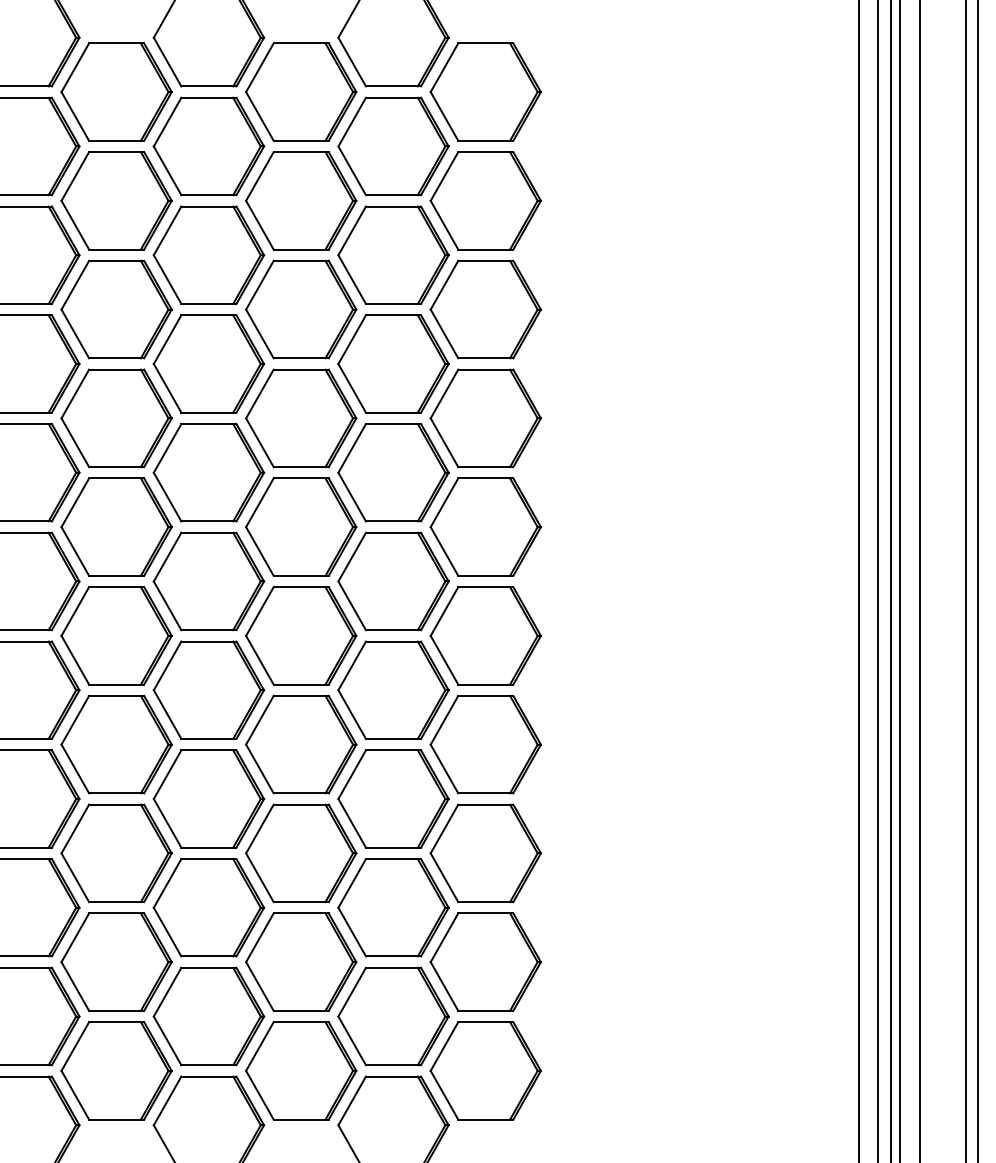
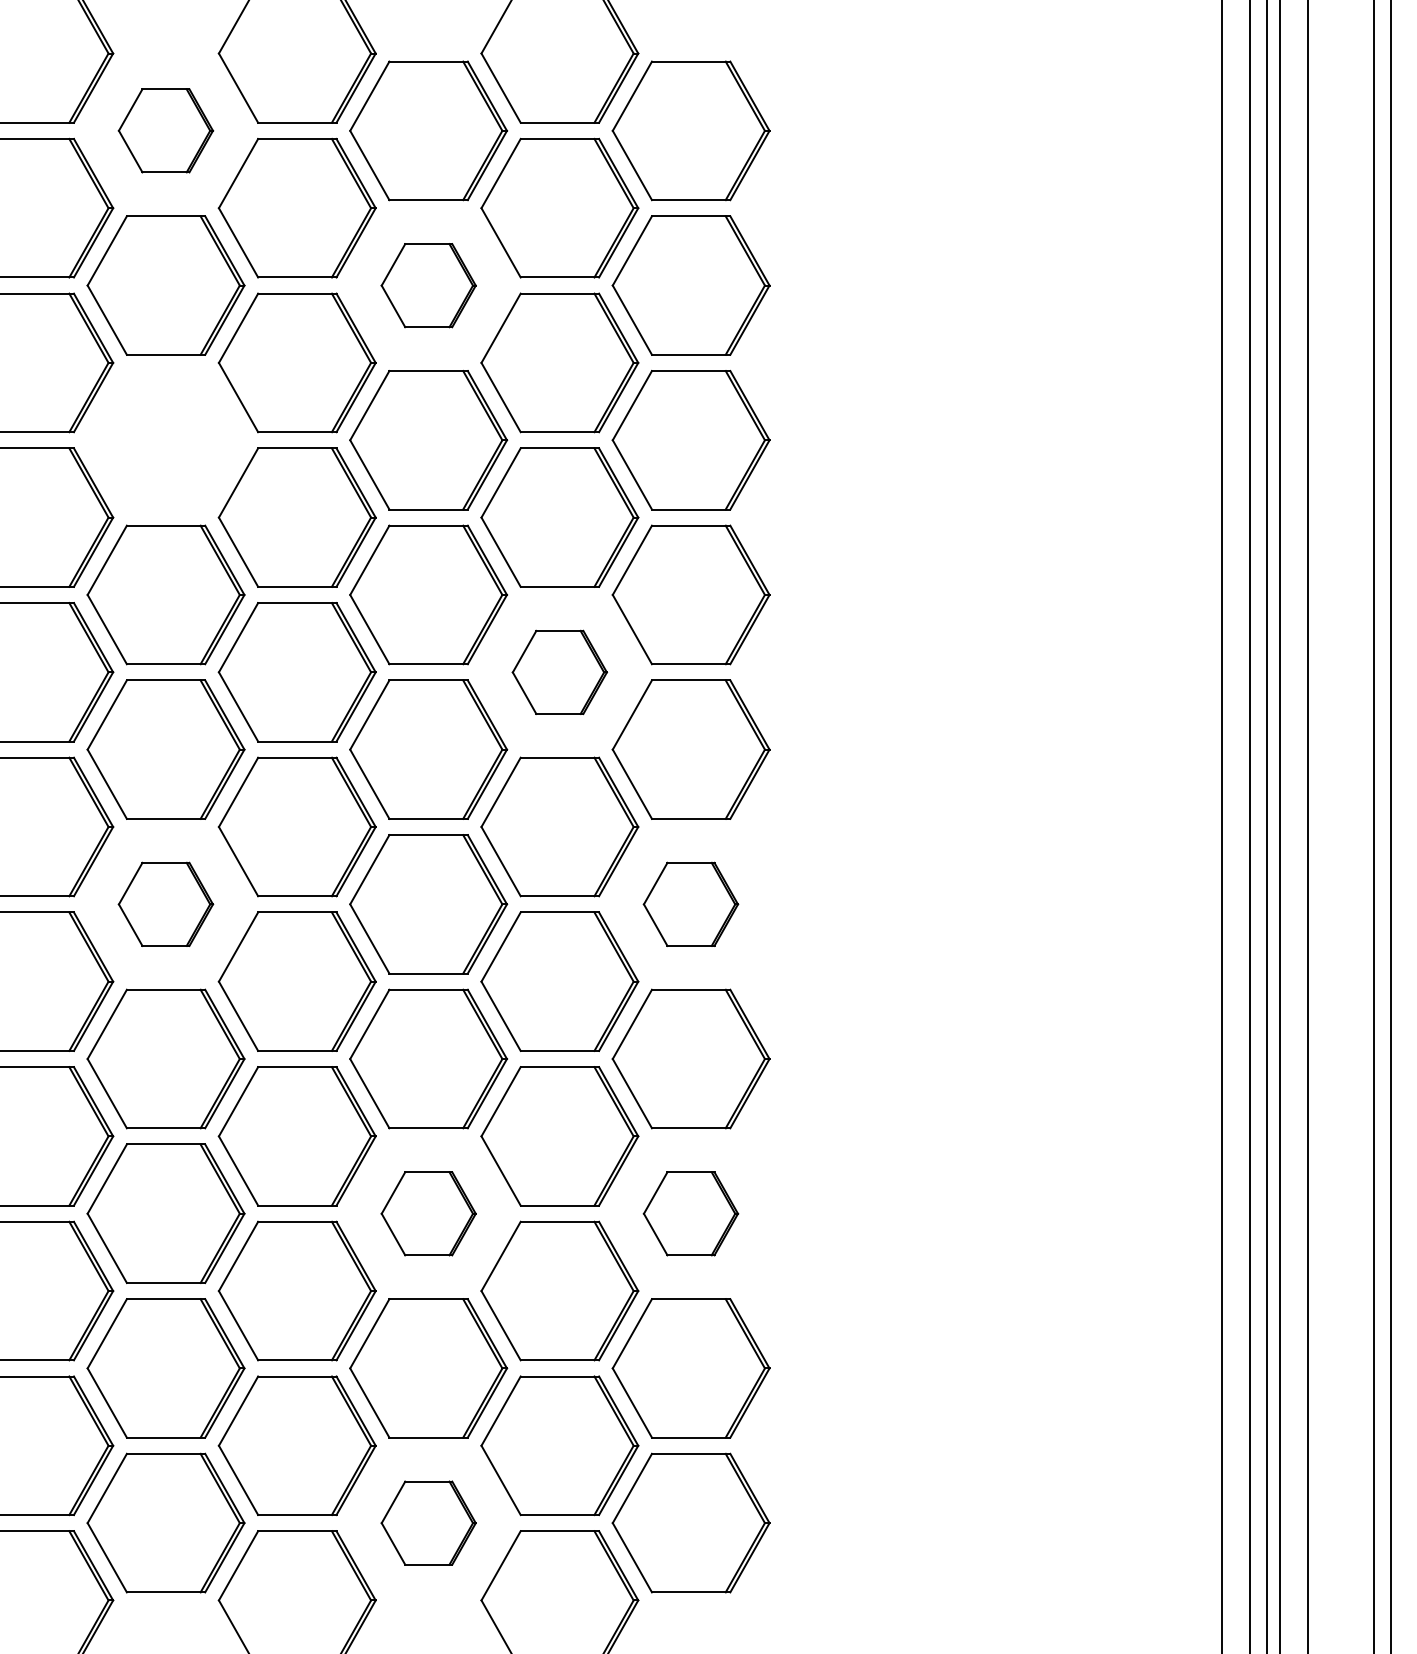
part: (116, 91) -> (165, 130), size x0.6
part: (301, 200) -> (428, 285), size x0.6
part: (116, 309) -> (165, 440), removed
part: (393, 472) -> (559, 671), size x0.6
part: (116, 635) -> (165, 903), size x0.6
part: (485, 635) -> (690, 903), size x0.6
part: (301, 853) -> (428, 1213), size x0.6
part: (485, 853) -> (690, 1213), size x0.6
part: (301, 1070) -> (428, 1522), size x0.6

